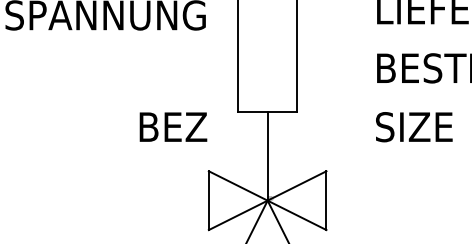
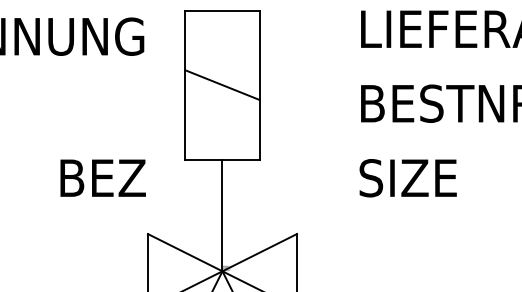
line: (267, 53) -> (222, 84), added

